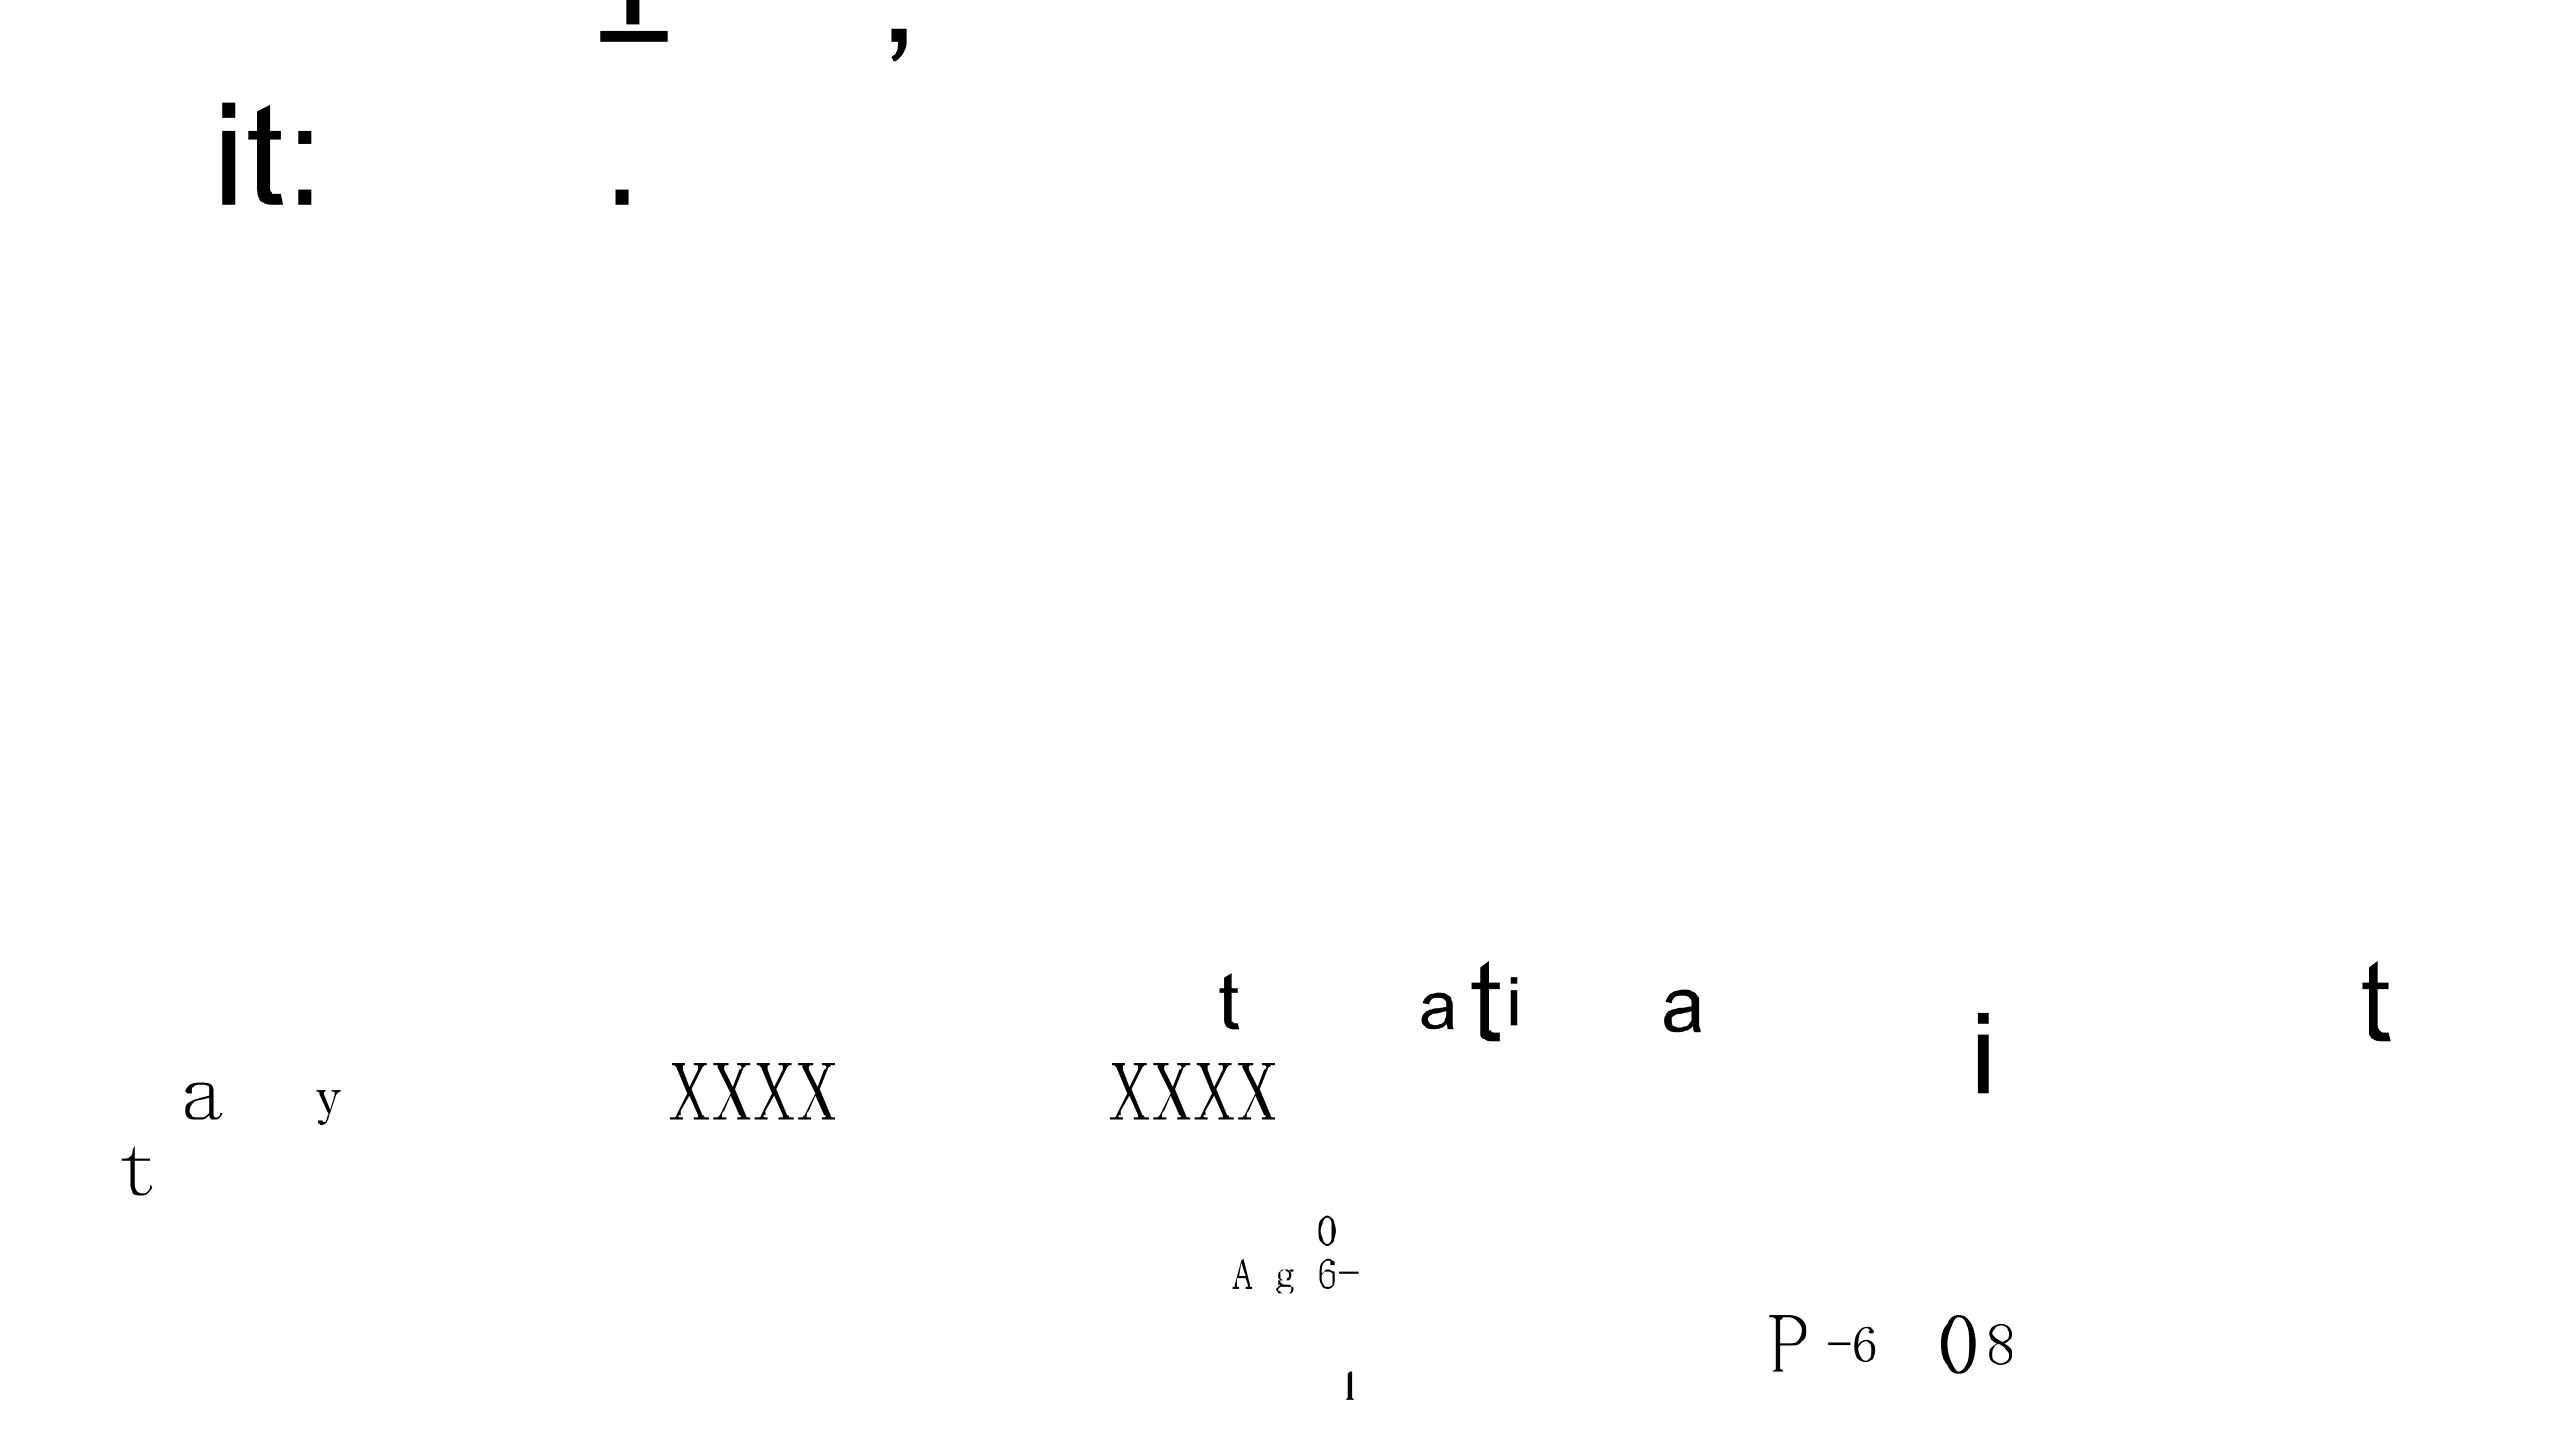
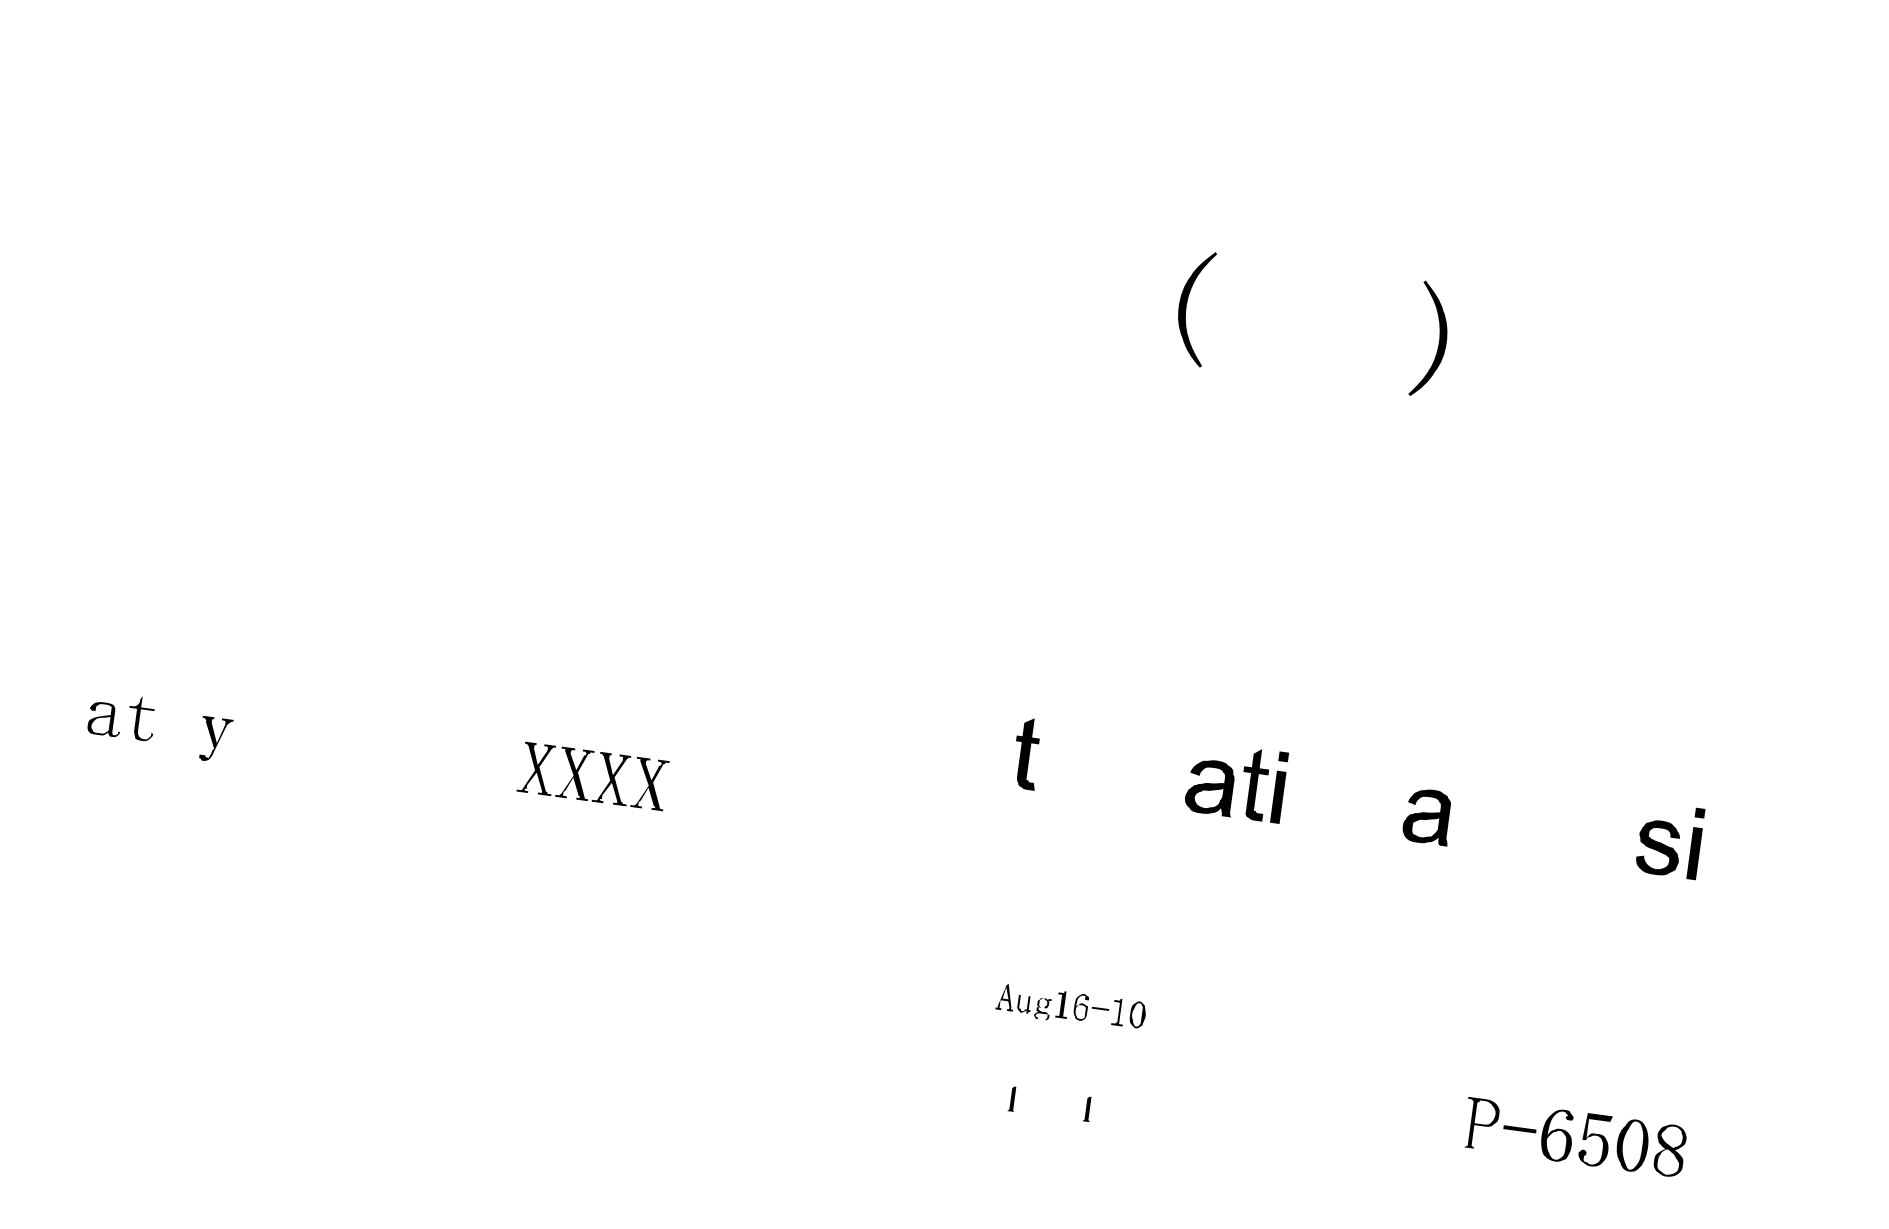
fill: (1347, 482) -> (1194, 307), added
fill: (1614, 482) -> (1430, 339), added
part: (1229, 1001) -> (1027, 753), size x1.43
part: (1513, 1001) -> (1279, 788), size x1.67
part: (1437, 1010) -> (1210, 786), size x1.67
part: (1682, 1010) -> (1427, 816), size x1.43
fill: (1942, 1010) -> (1658, 847), added
part: (1983, 1053) -> (1696, 844), moved
part: (1177, 1094) -> (969, 830), removed
part: (328, 1107) -> (215, 739), size x1.43
part: (136, 1170) -> (141, 718), moved
part: (1326, 1230) -> (1137, 1014), moved
fill: (1305, 1273) -> (1061, 1004), added
fill: (1368, 1273) -> (1117, 1011), added
fill: (1263, 1278) -> (1024, 1003), added
part: (1851, 1344) -> (1537, 1132), size x1.67
fill: (1915, 1344) -> (1594, 1140), added
part: (2000, 1344) -> (1669, 1150), size x1.43
fill: (1264, 1385) -> (1012, 1098), added

